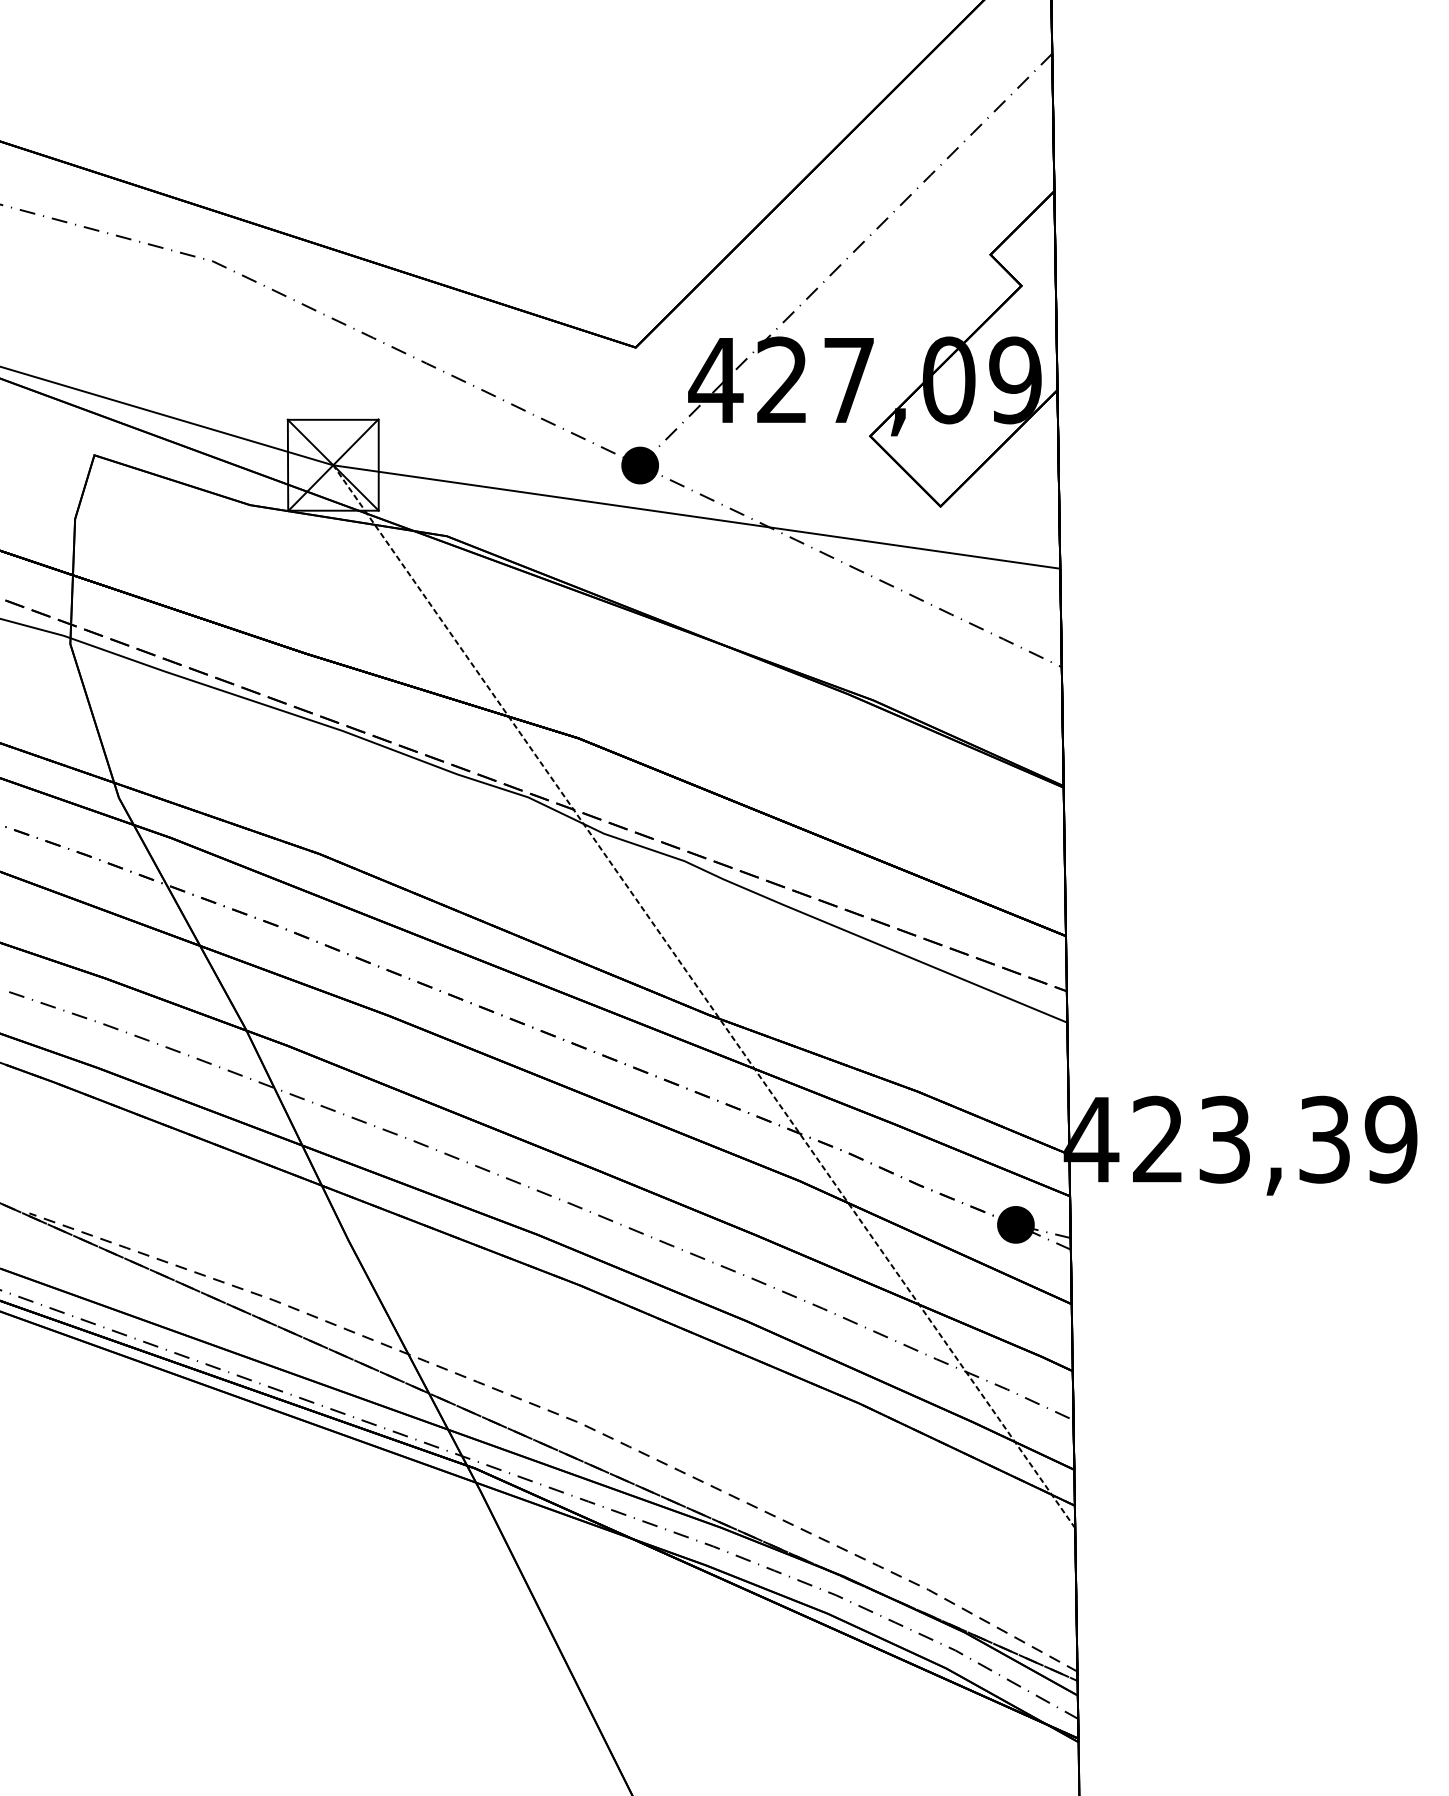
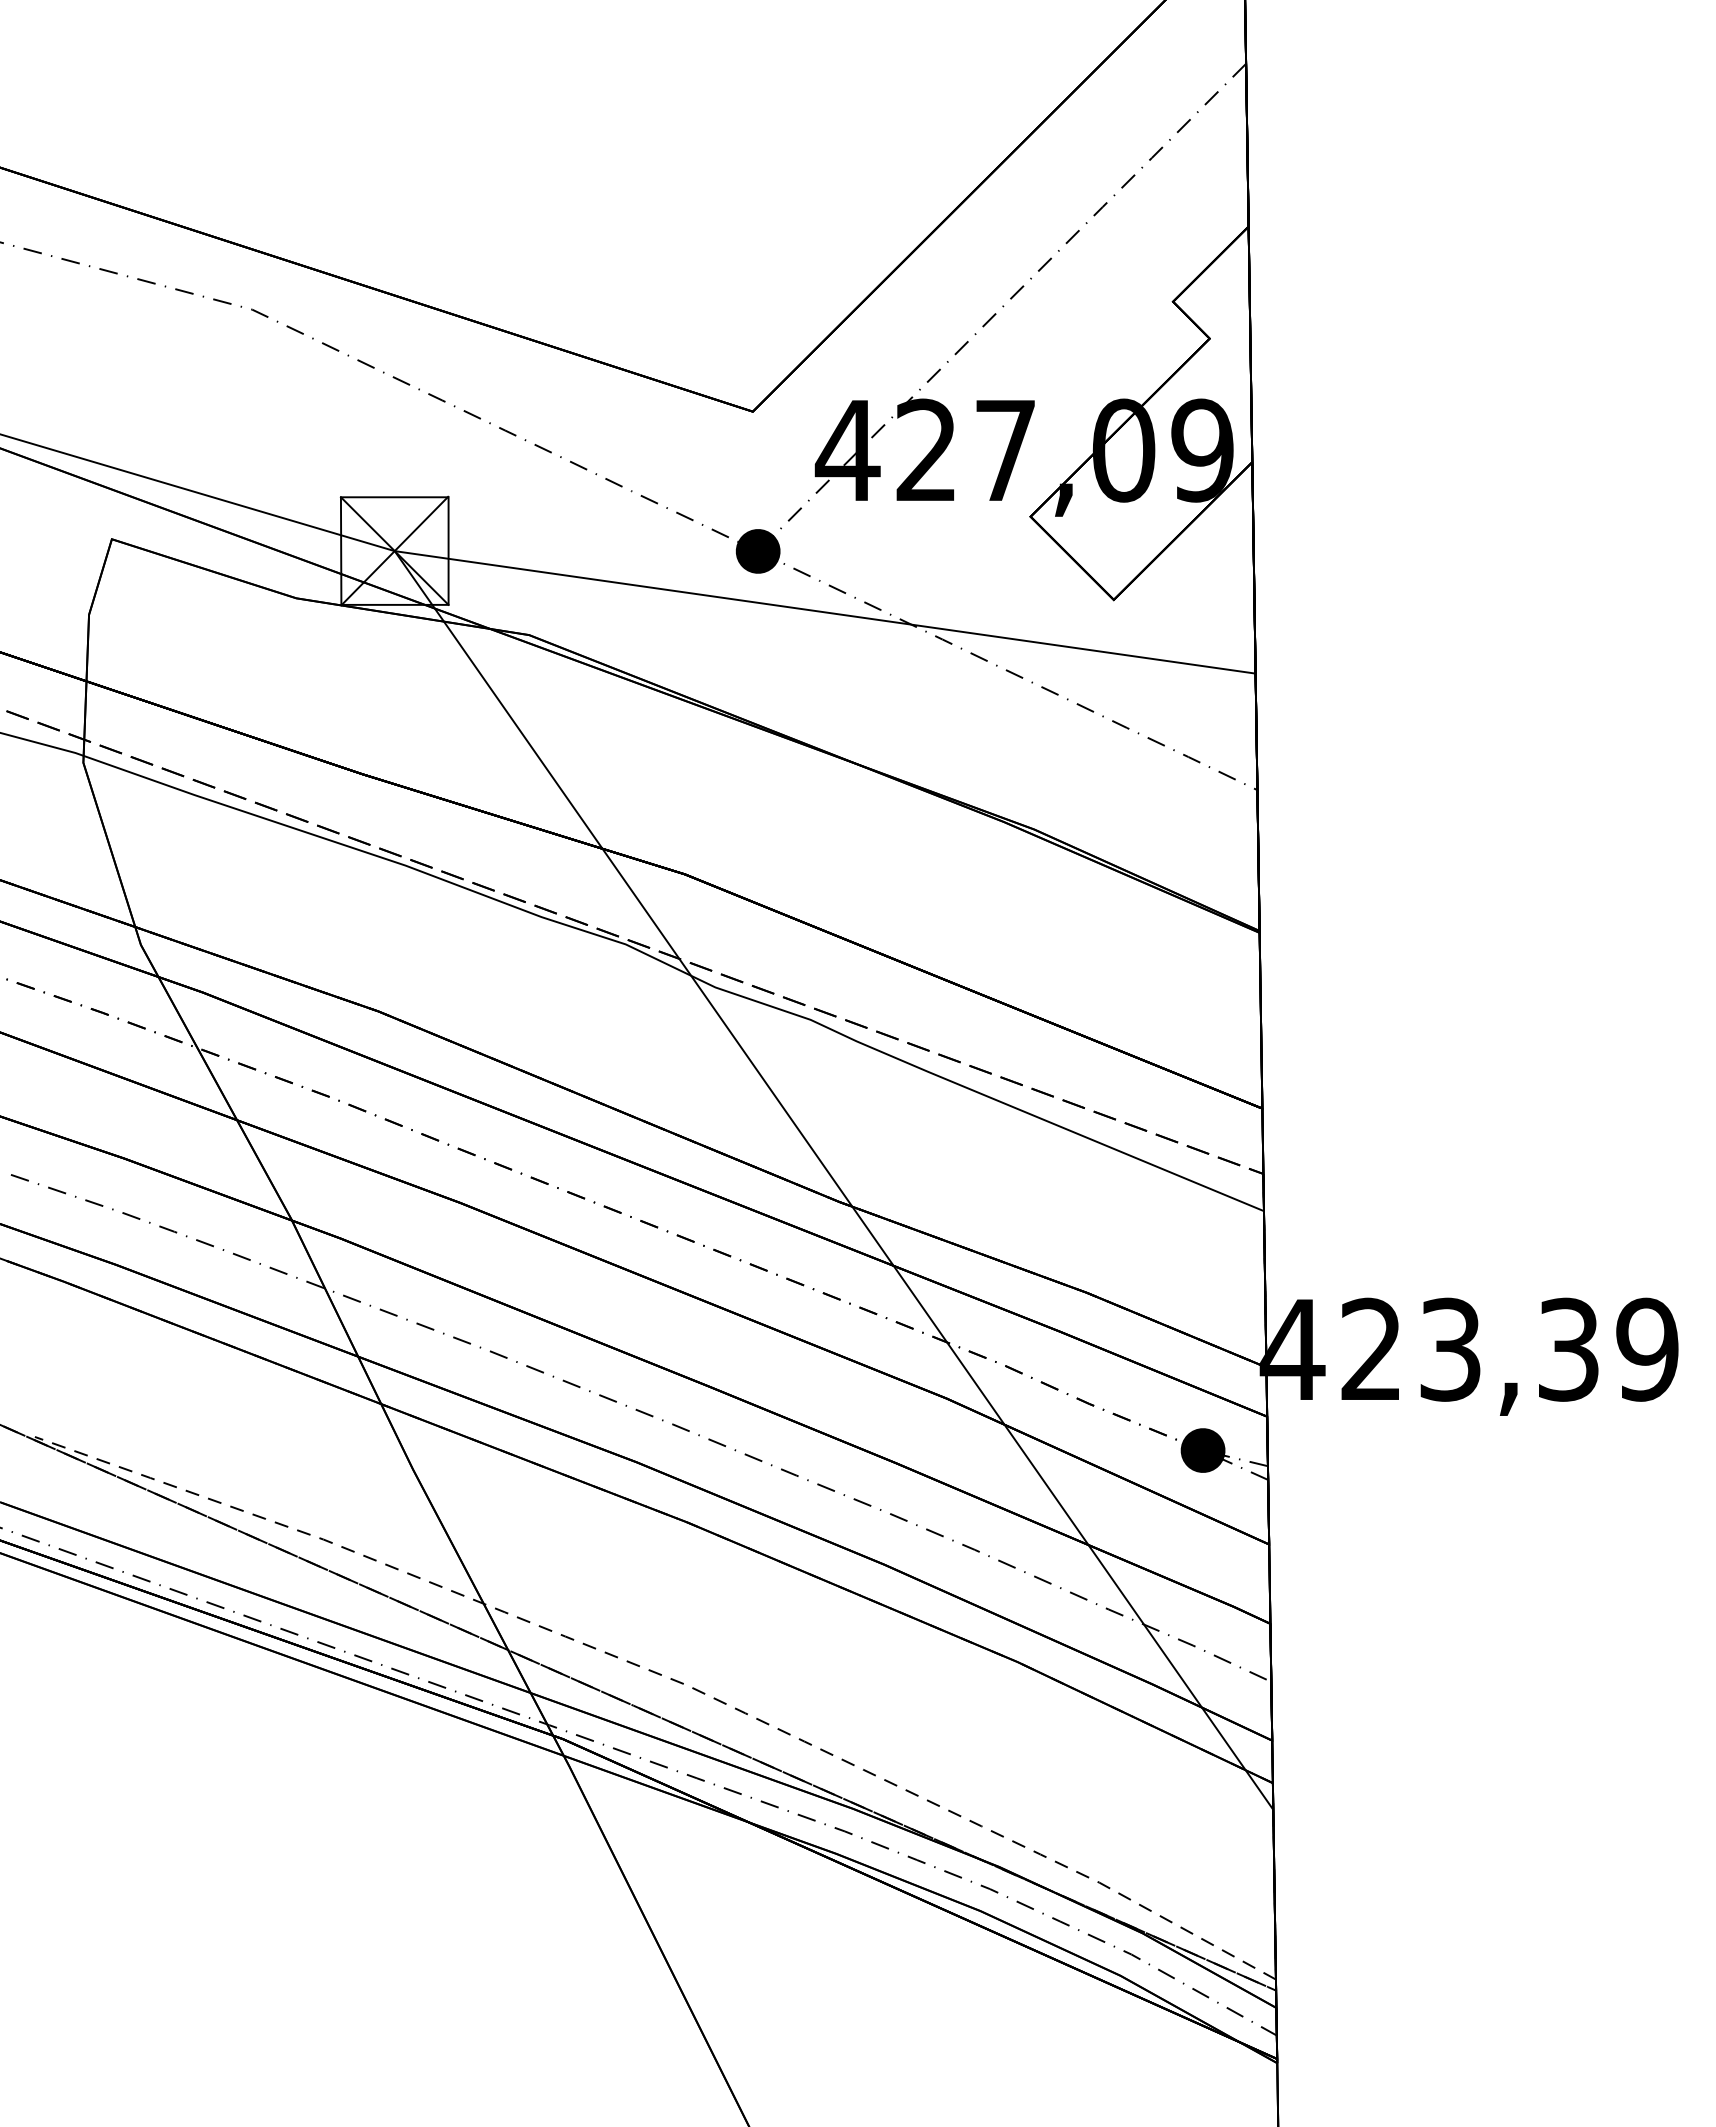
line: (703, 996) -> (833, 1180), dashed -> solid

